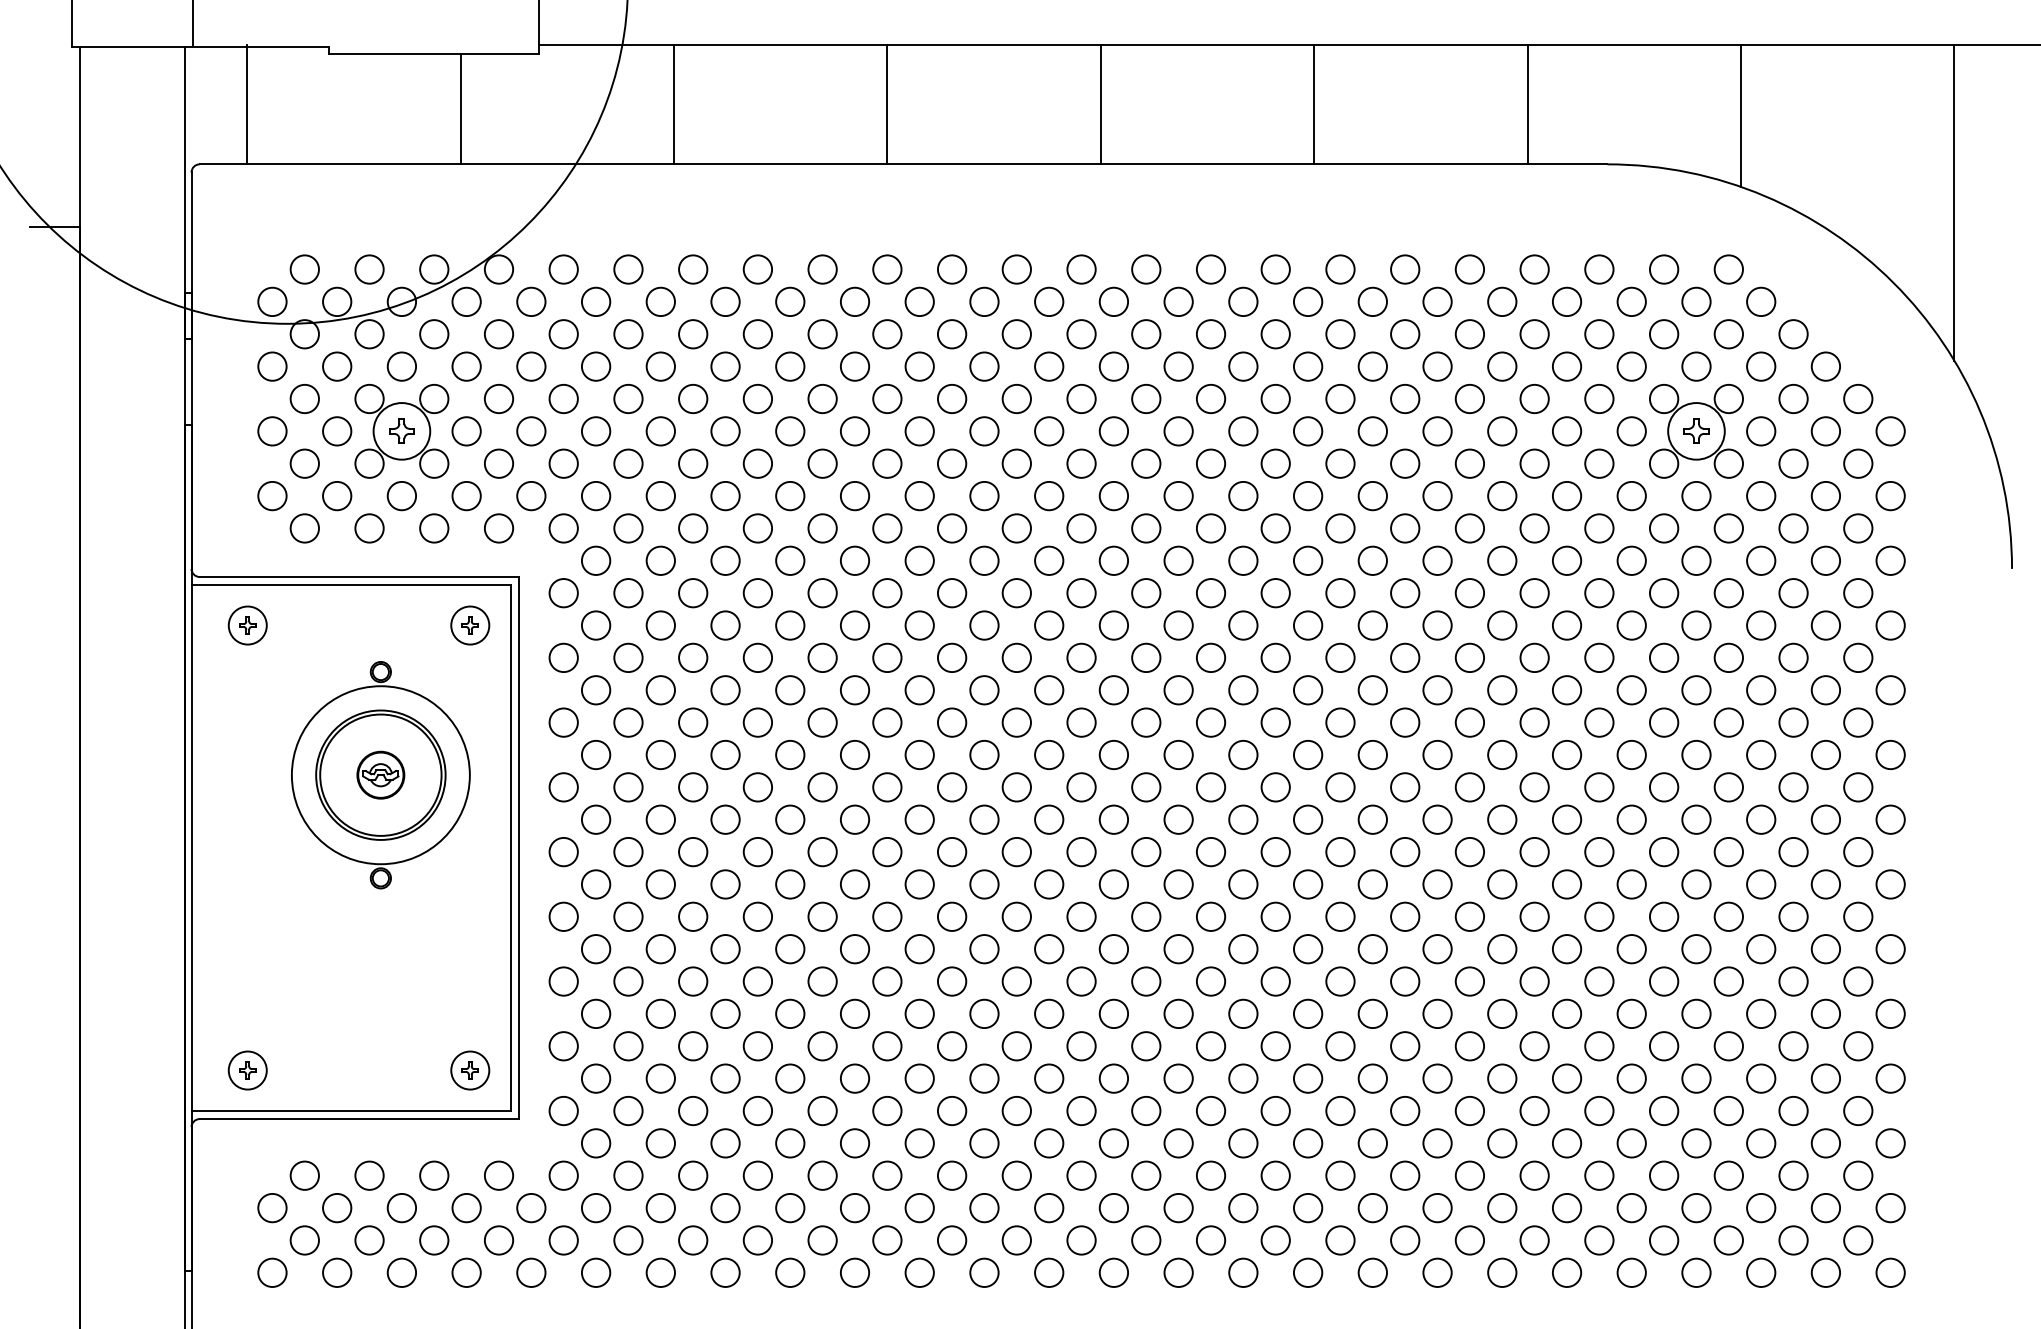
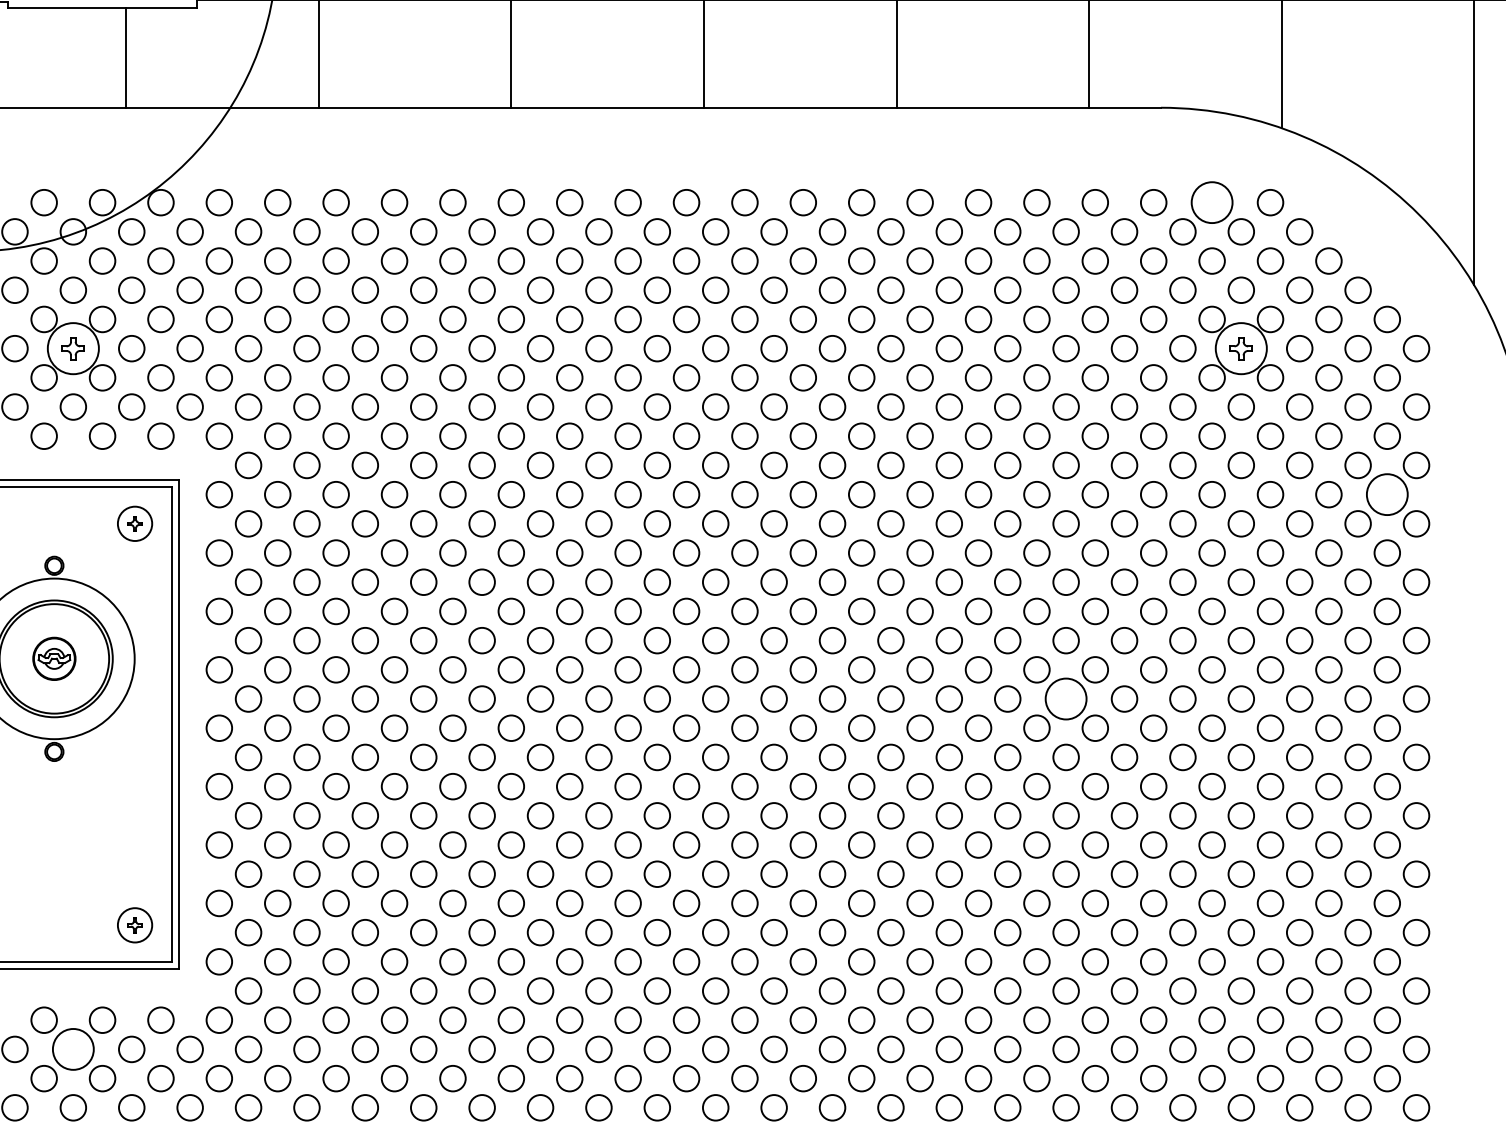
circle: (1663, 269) -> (1211, 202), size x1.6
circle: (1858, 593) -> (1387, 494), size x1.6
circle: (1502, 819) -> (1066, 698), size x1.6
circle: (401, 1207) -> (72, 1048), size x1.6

